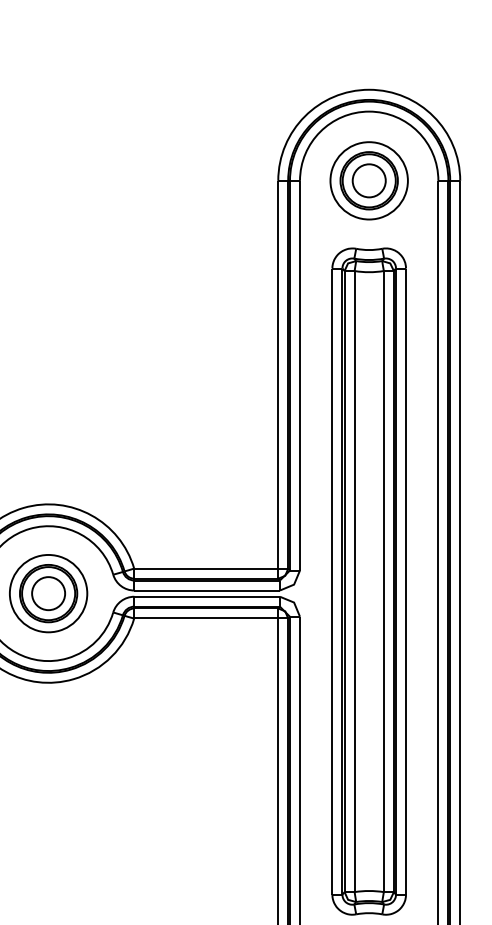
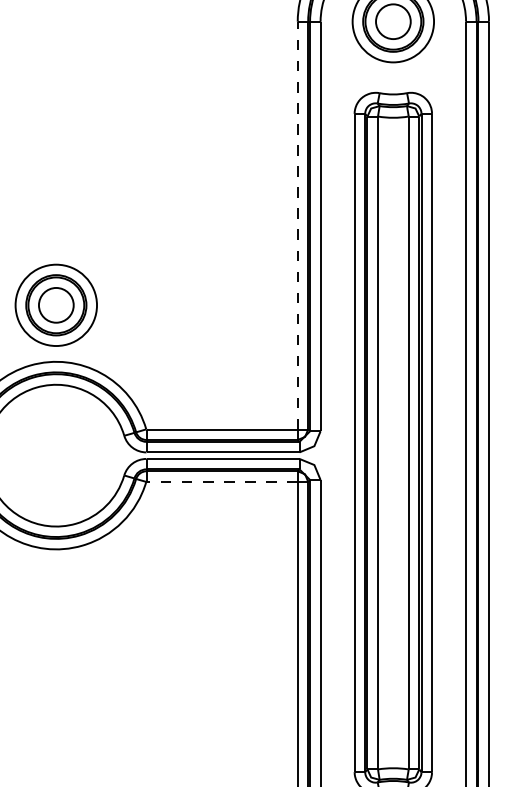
line: (278, 374) -> (297, 225), solid -> dashed
part: (48, 593) -> (56, 305), moved
line: (206, 618) -> (222, 481), solid -> dashed

